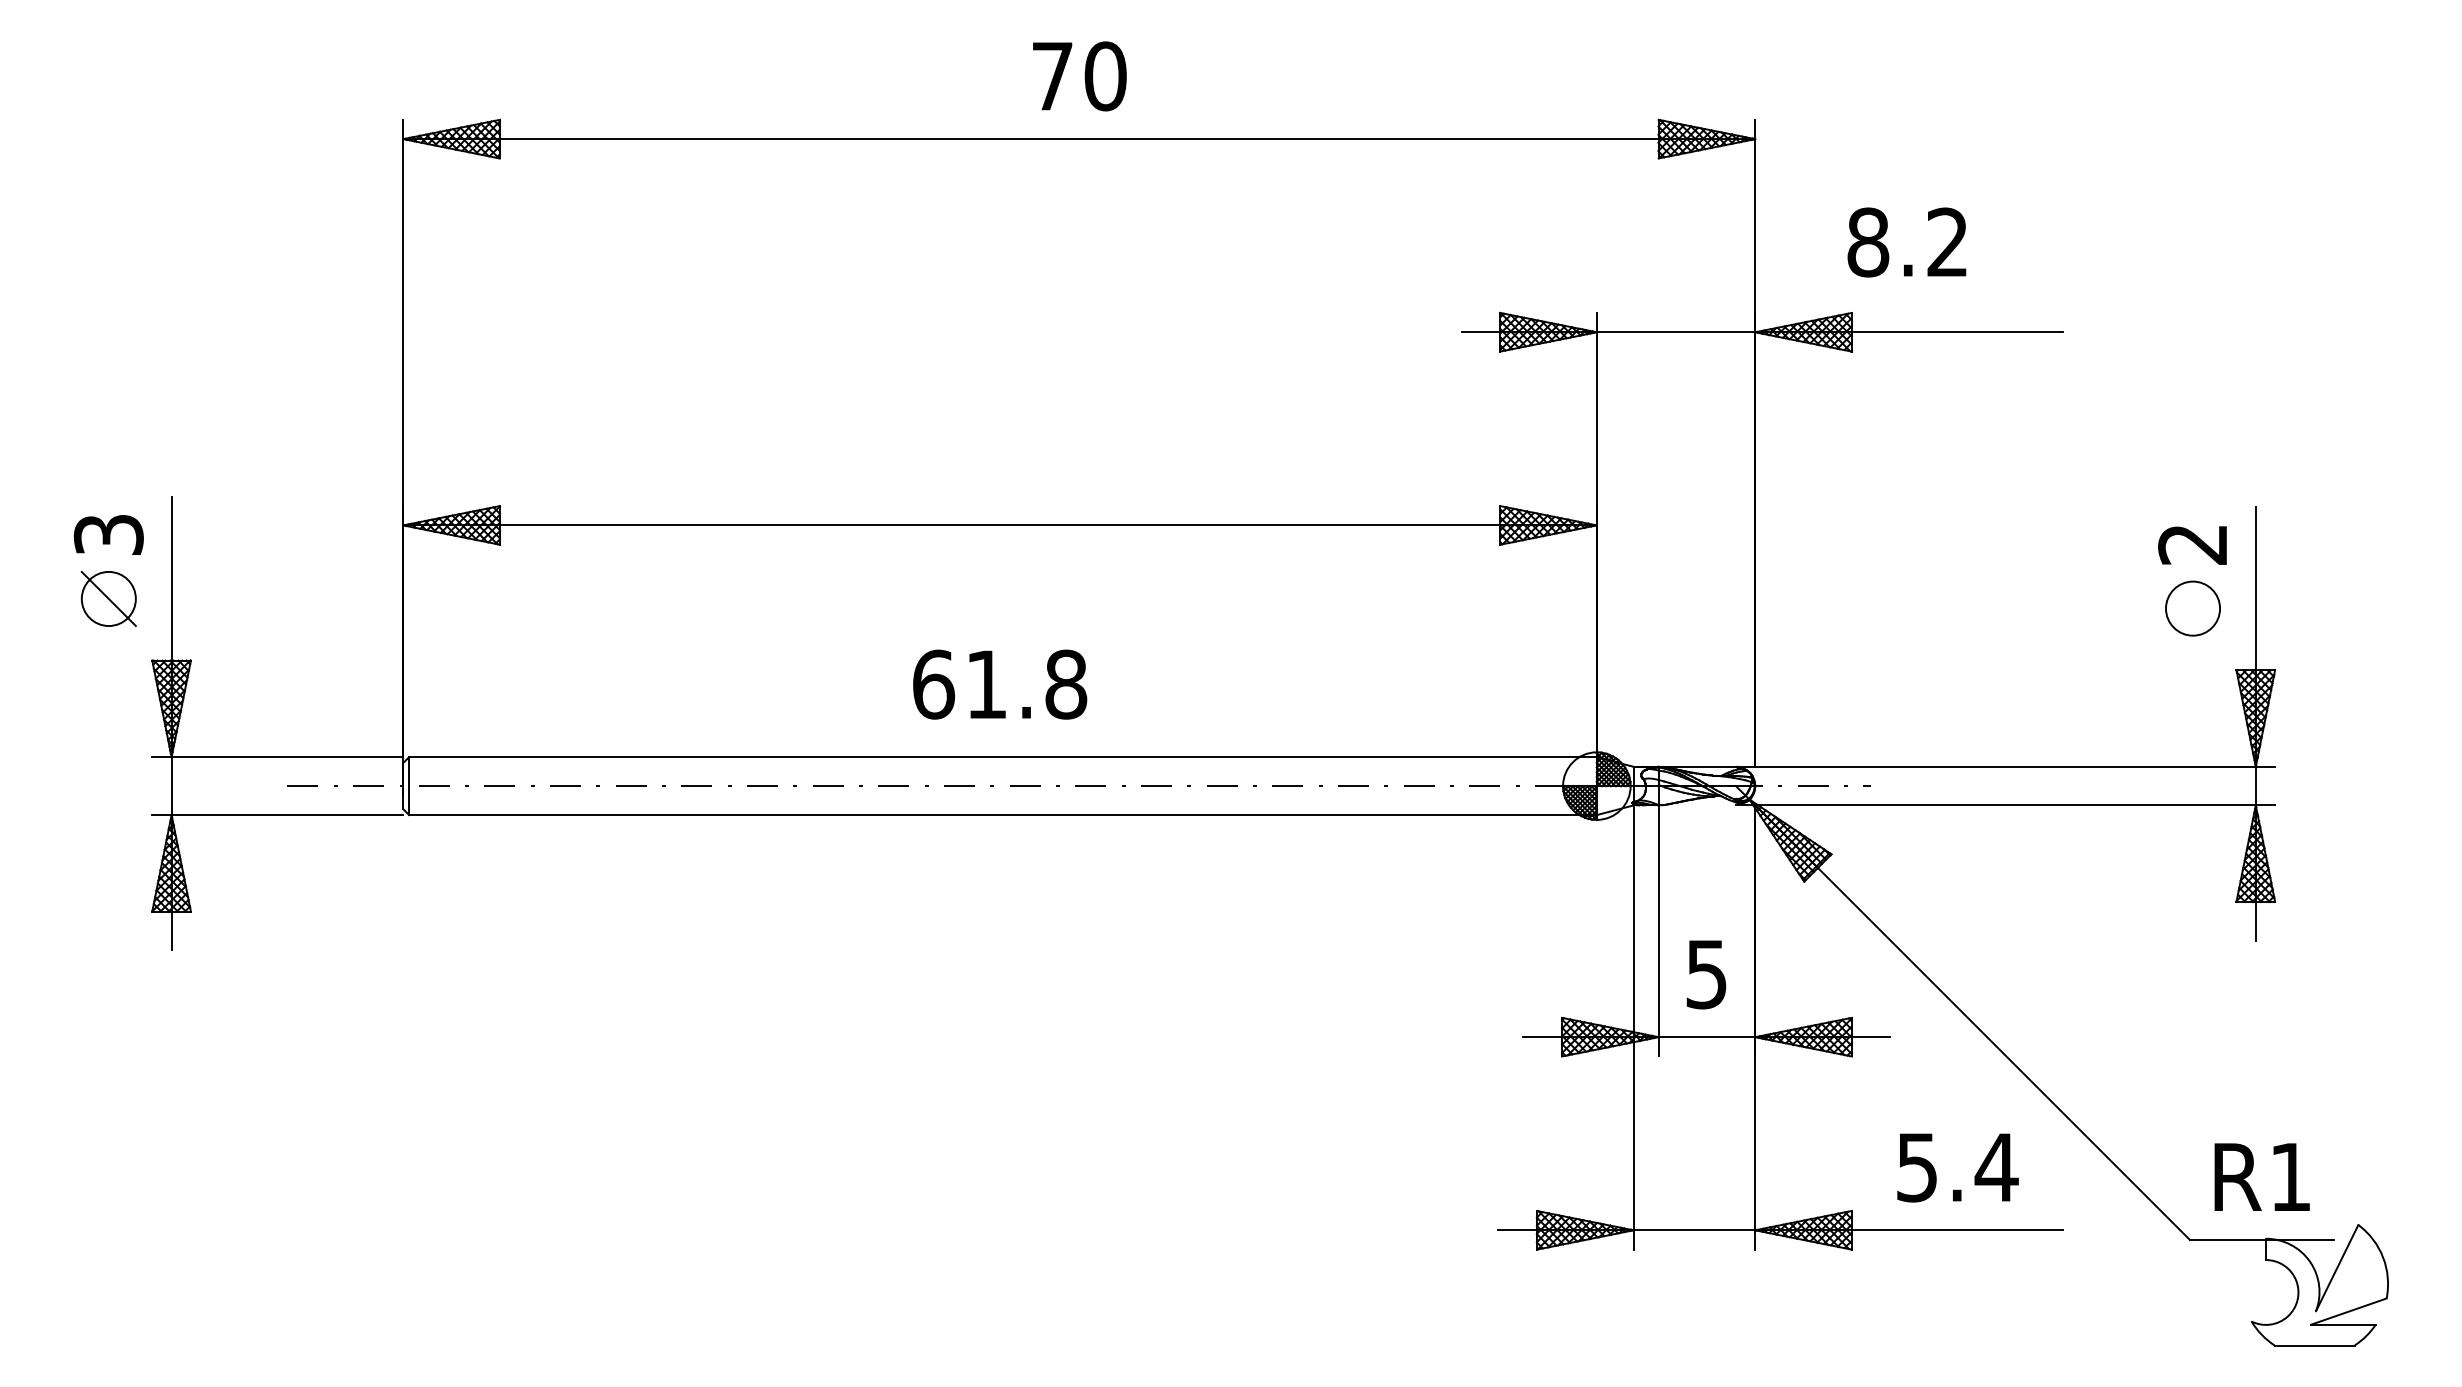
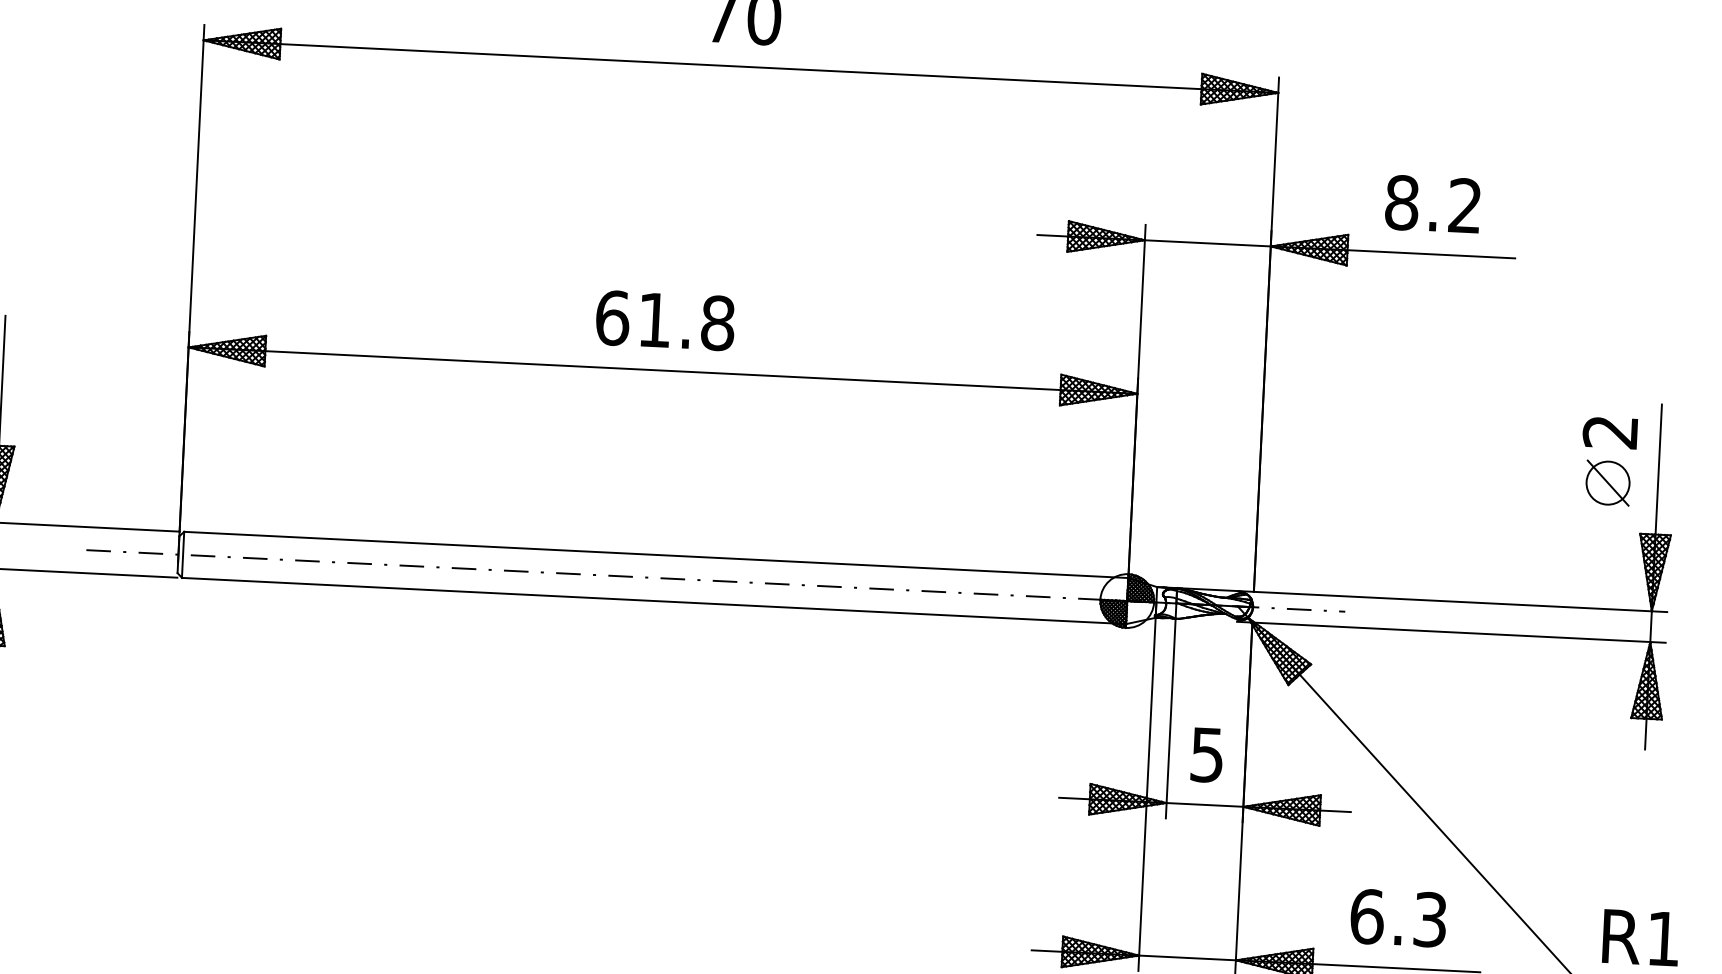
text: (1906, 242) -> (1432, 204), moved
line: (2193, 608) -> (1608, 483), added
text: (1000, 684) -> (665, 320), moved
text: (1957, 1167) -> (1399, 918), 5.4 -> 6.3

